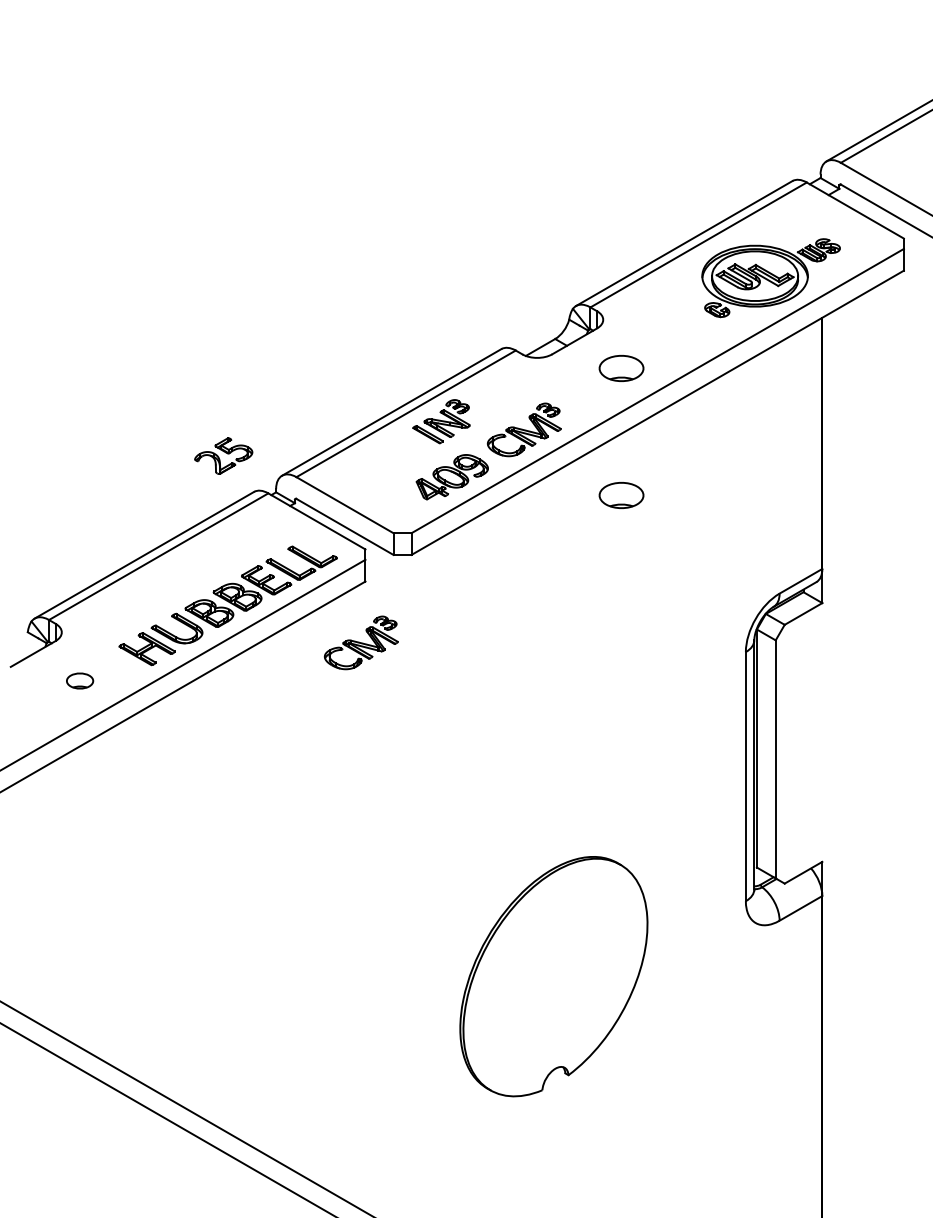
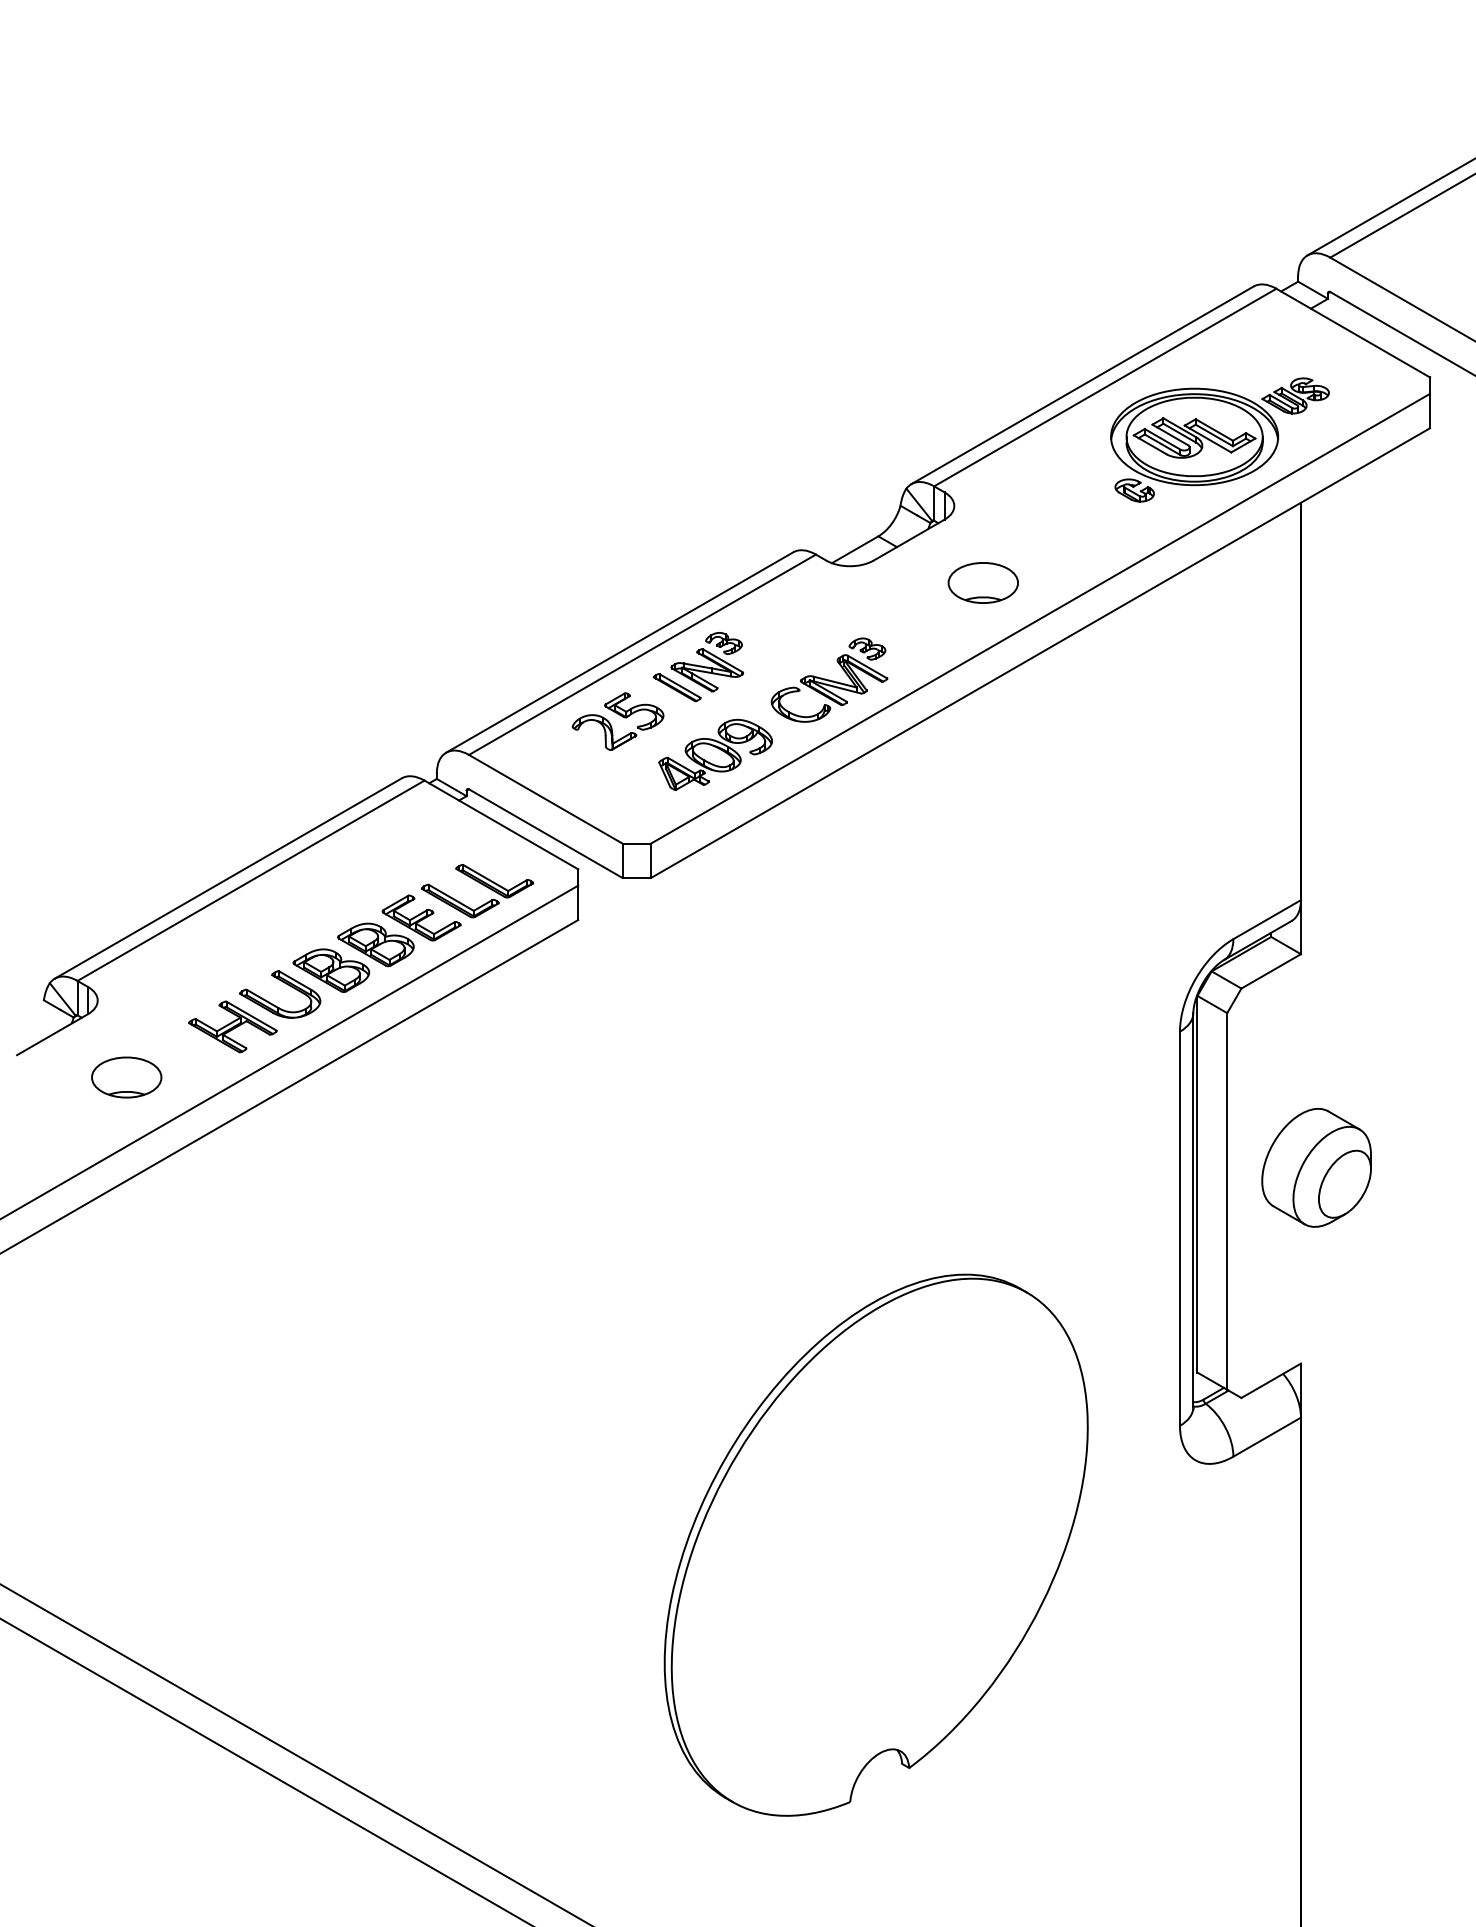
part: (223, 455) -> (617, 720), moved
part: (621, 495) -> (983, 783), removed
part: (360, 642) -> (570, 1016), removed
part: (79, 680) -> (125, 1076), size x1.67
part: (832, 738) -> (1317, 1168), added
part: (553, 976) -> (875, 1544), size x1.43

